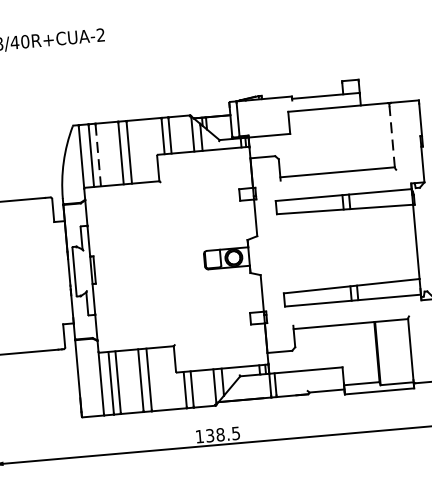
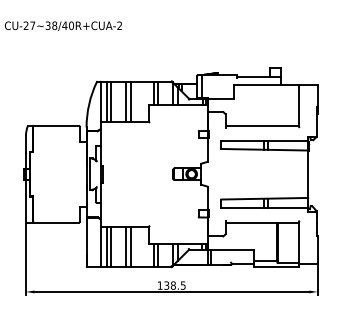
line: (391, 137) -> (298, 106), dashed -> solid
line: (98, 154) -> (111, 101), dashed -> solid

